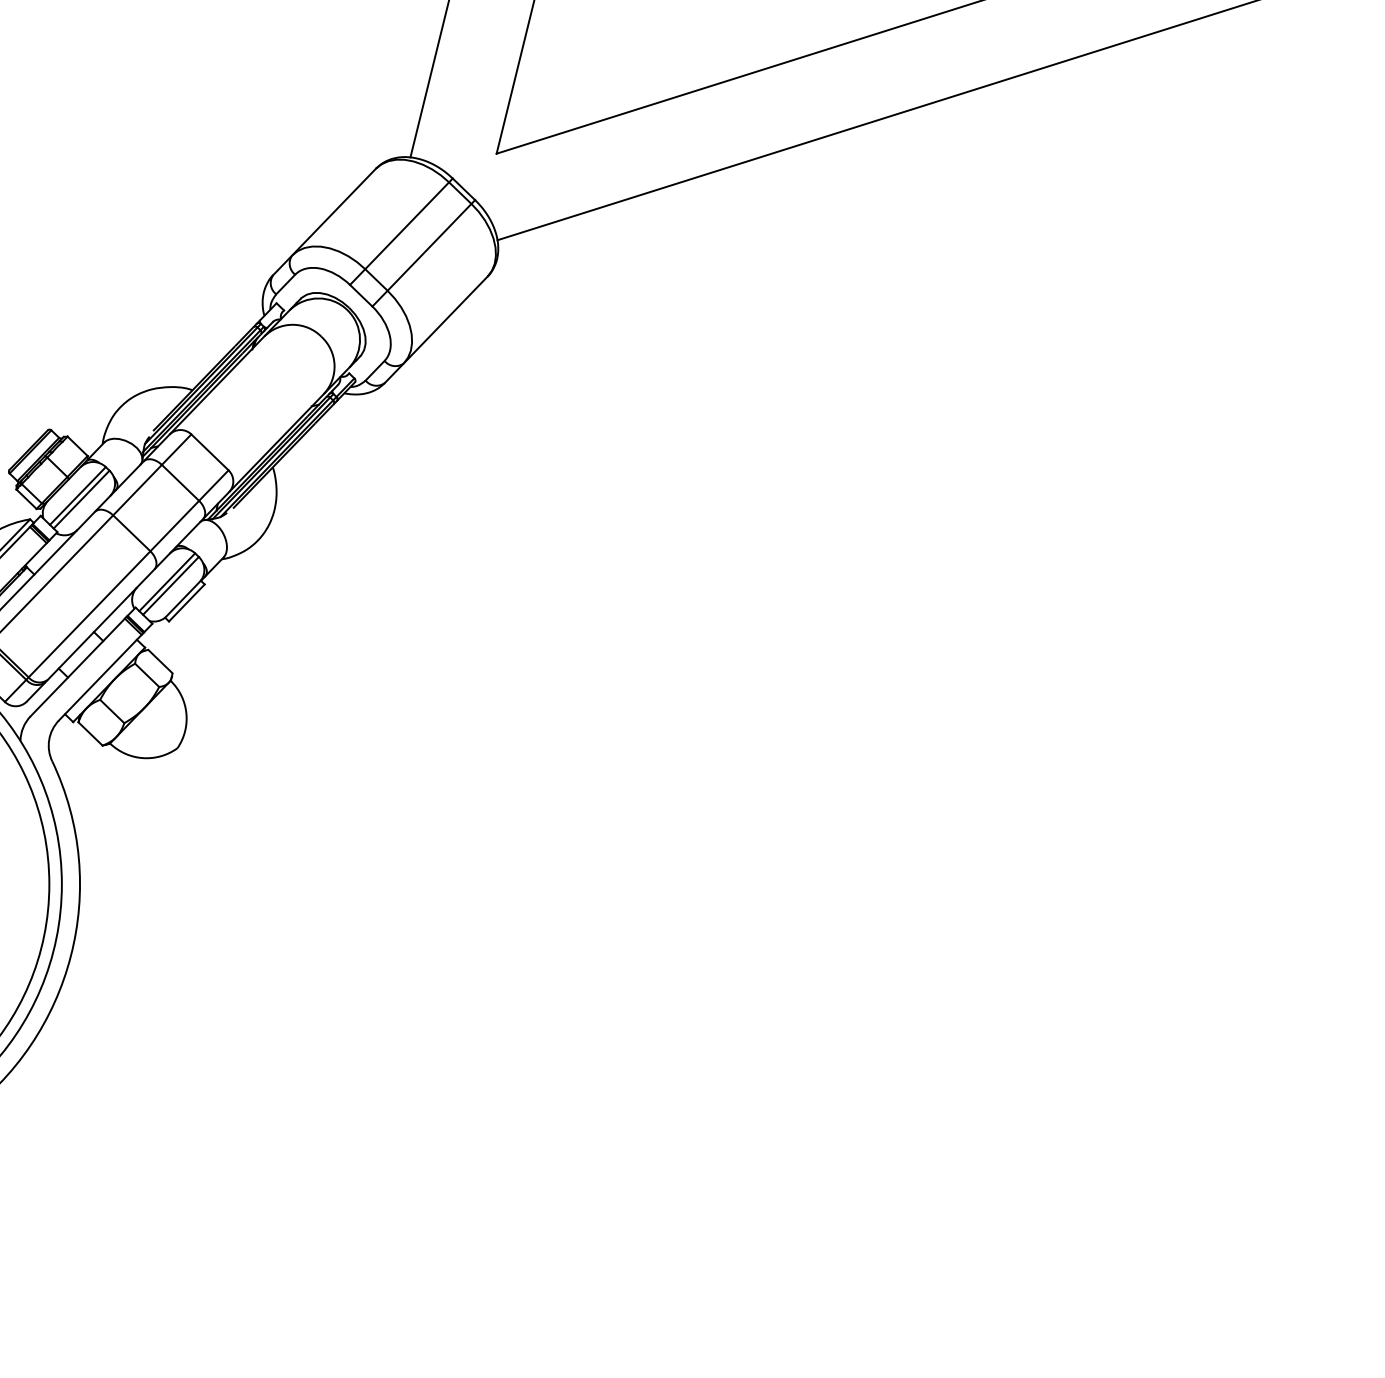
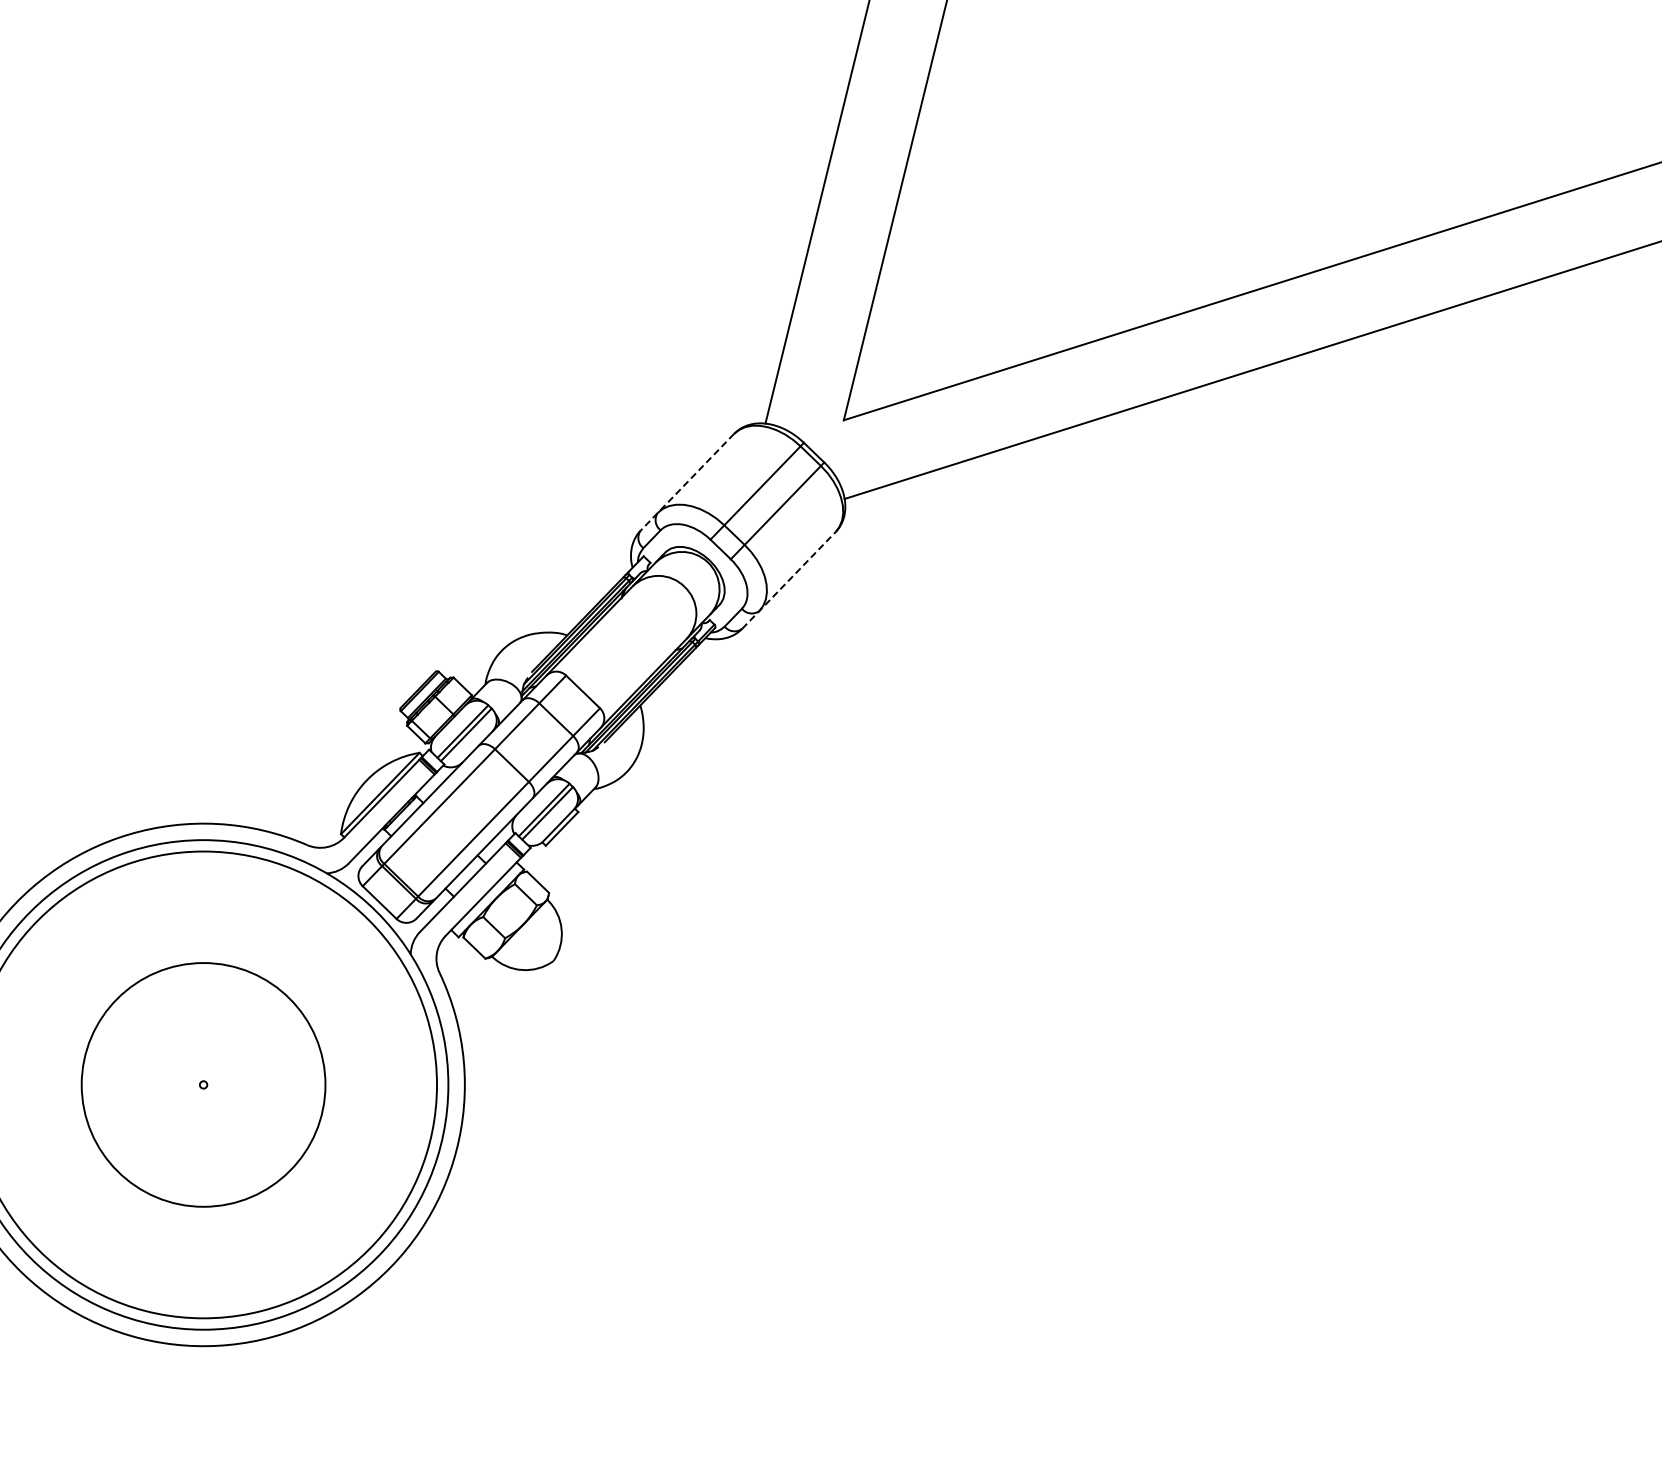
line: (324, 222) -> (687, 482), solid -> dashed
line: (436, 329) -> (789, 580), solid -> dashed

